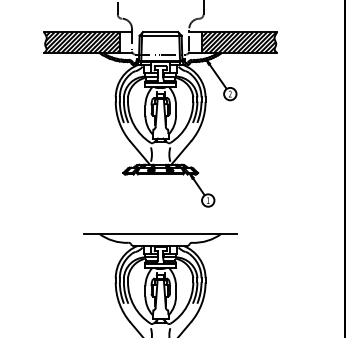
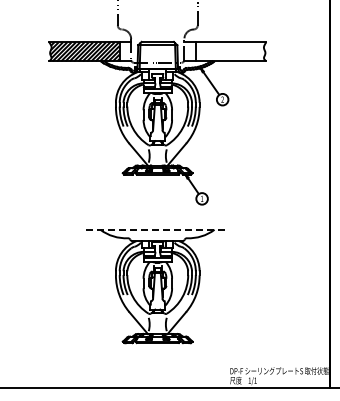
hatch: (238, 42) -> (230, 51), removed
line: (161, 233) -> (158, 229), solid -> dashed

